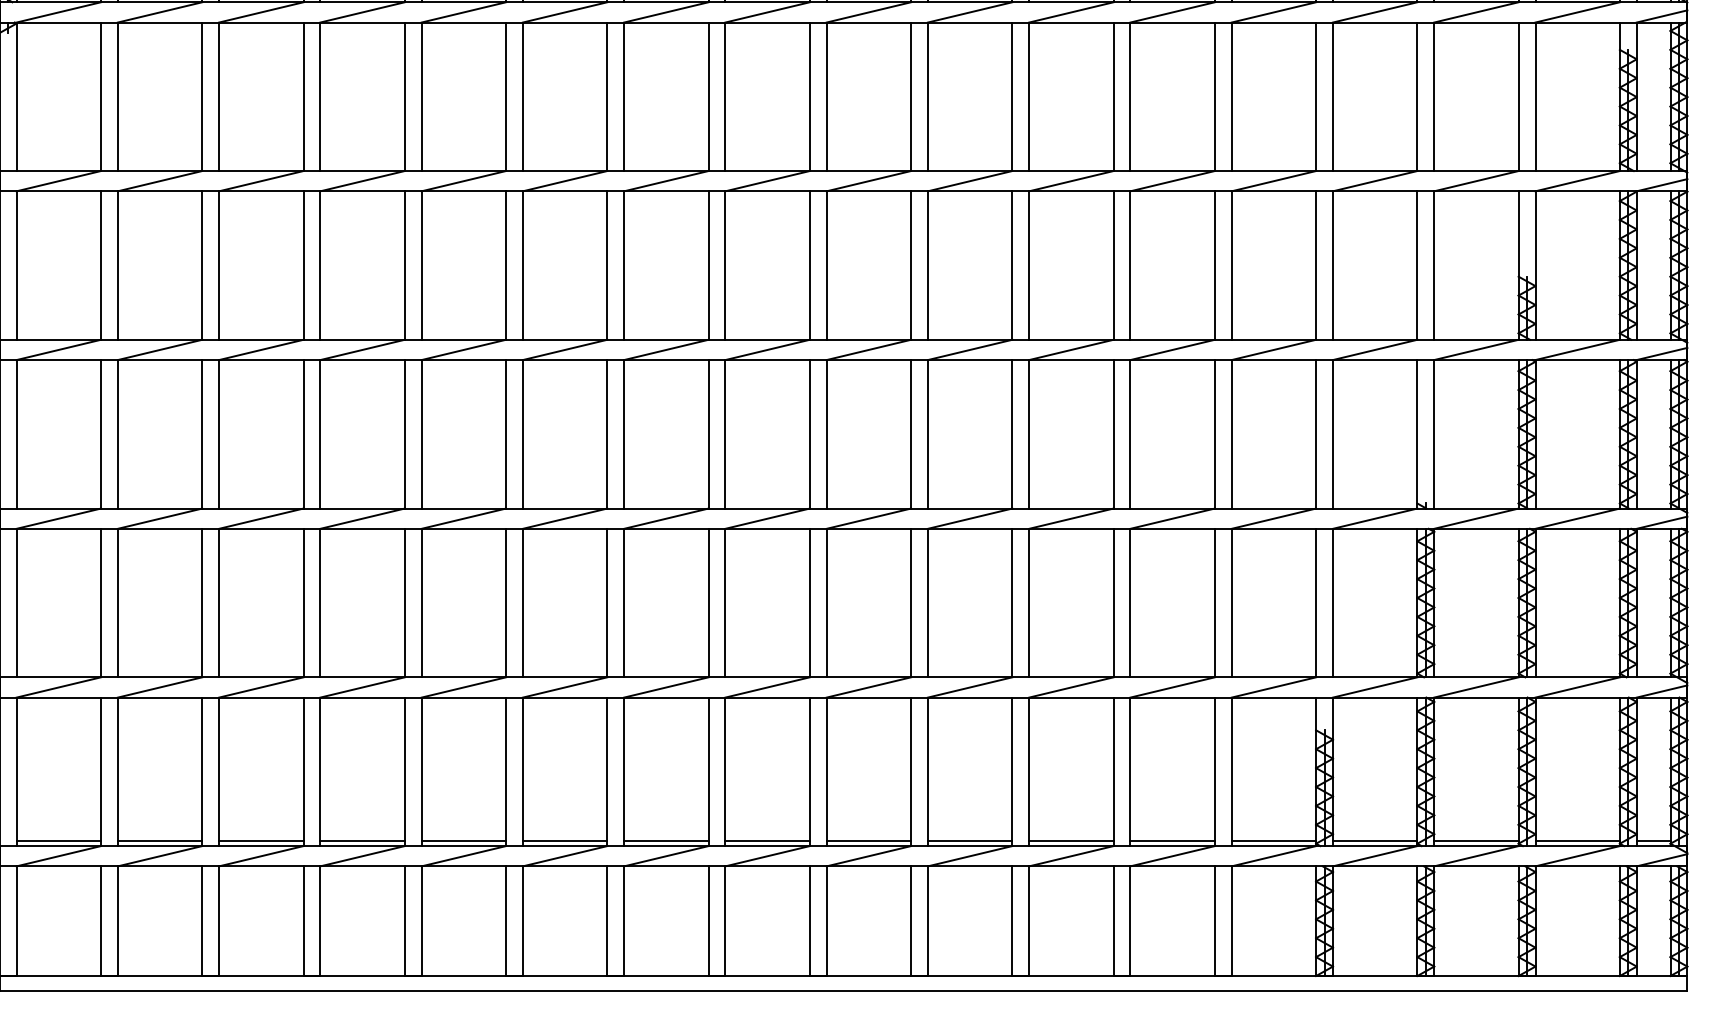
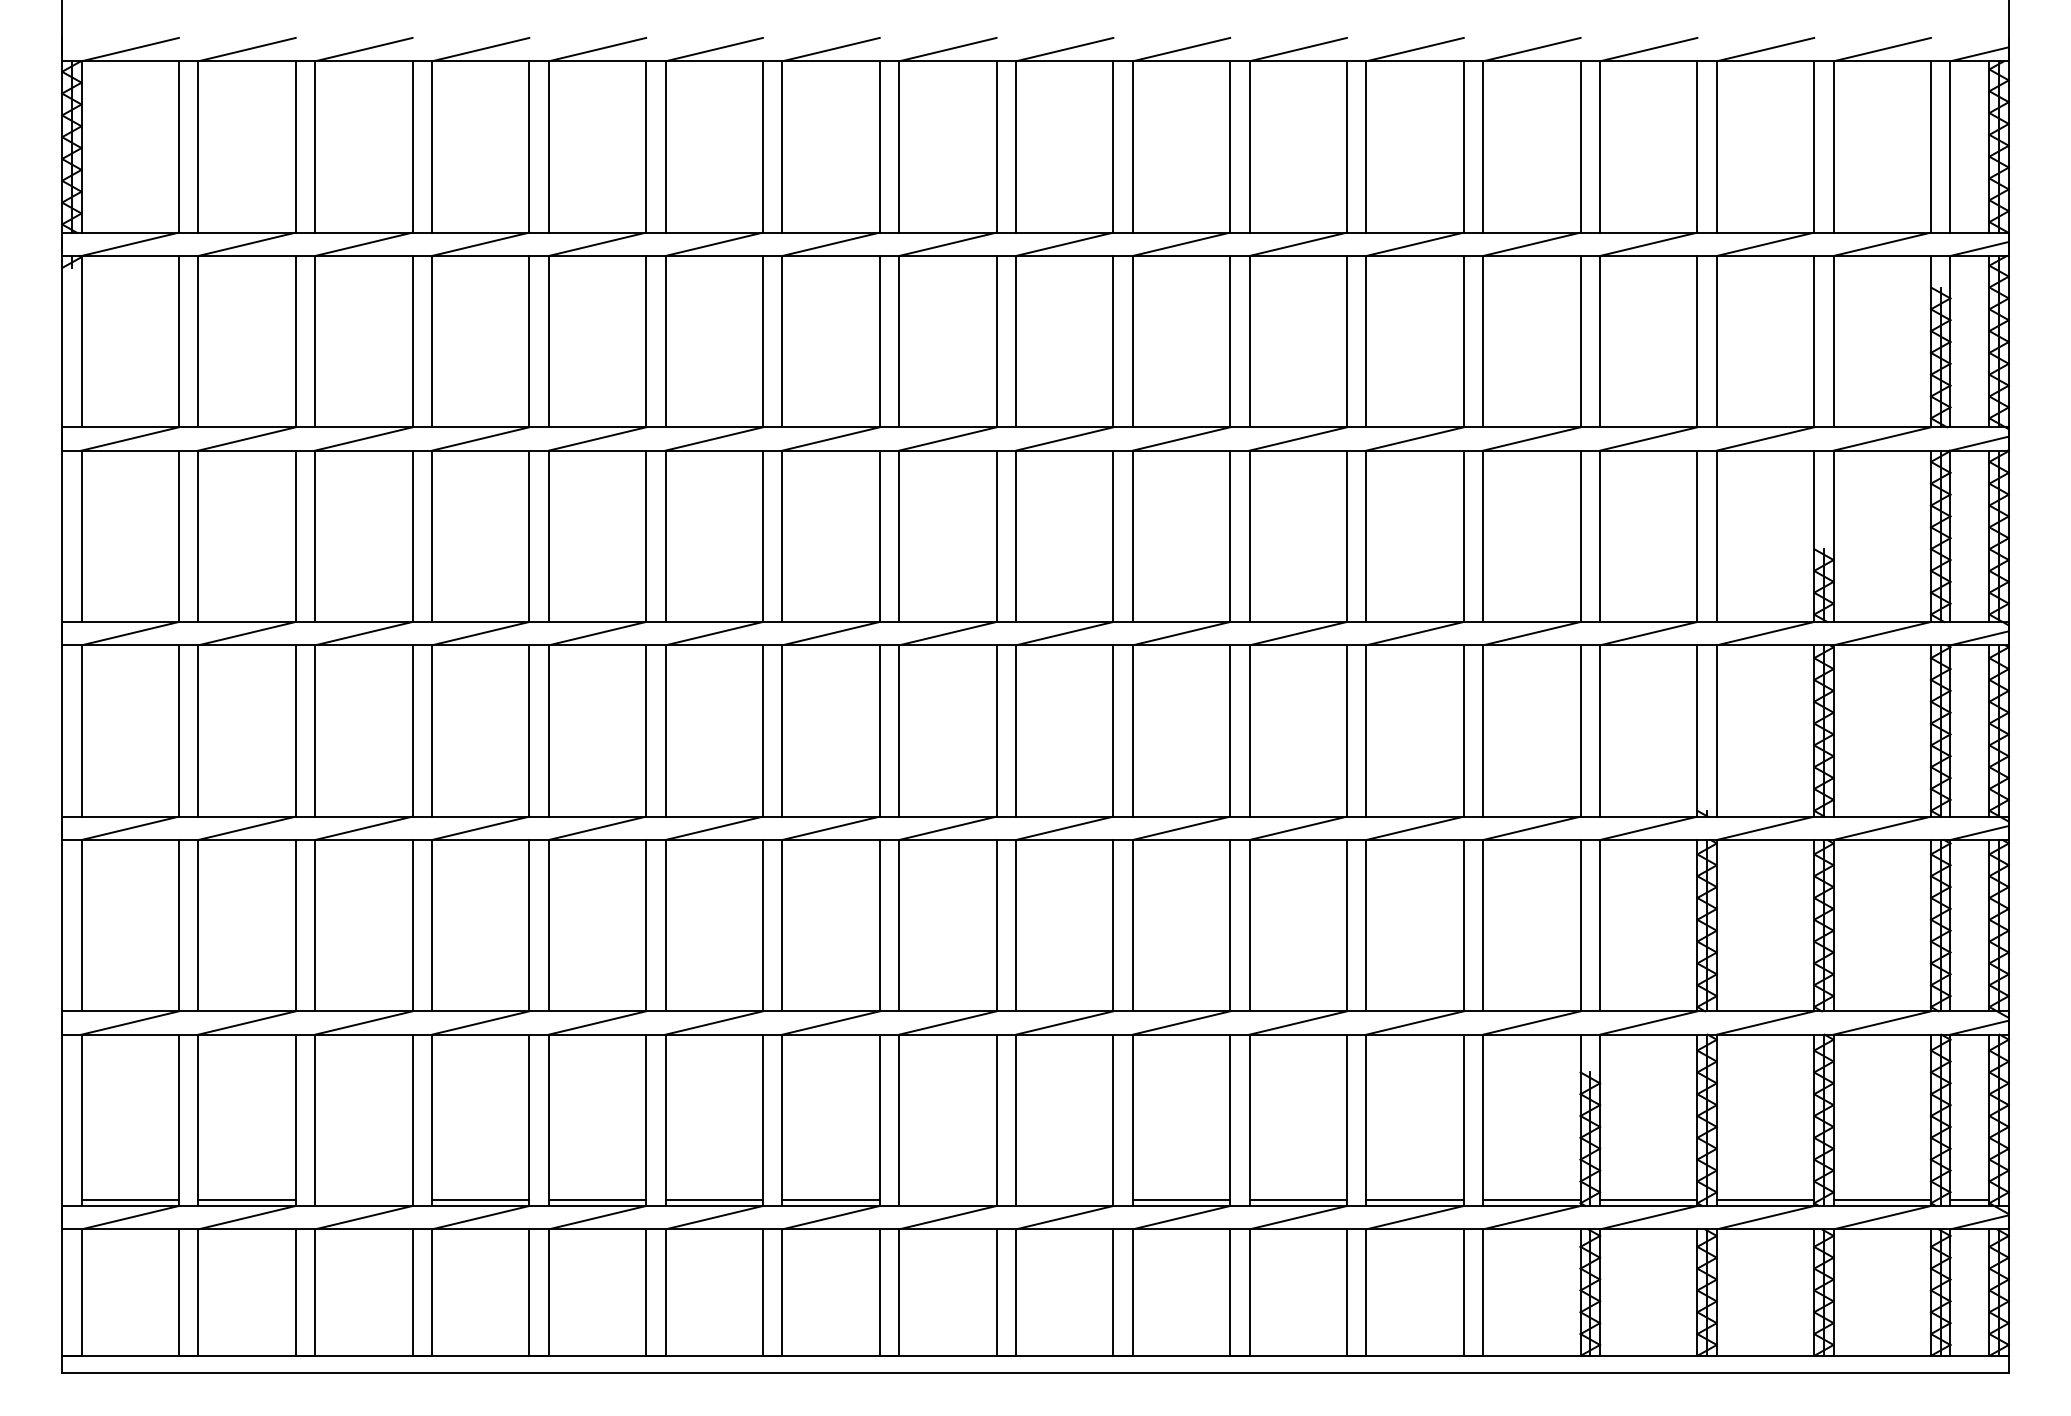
line: (261, 841) -> (363, 1200), removed
line: (767, 841) -> (947, 1200), removed
line: (868, 841) -> (1064, 1200), removed

